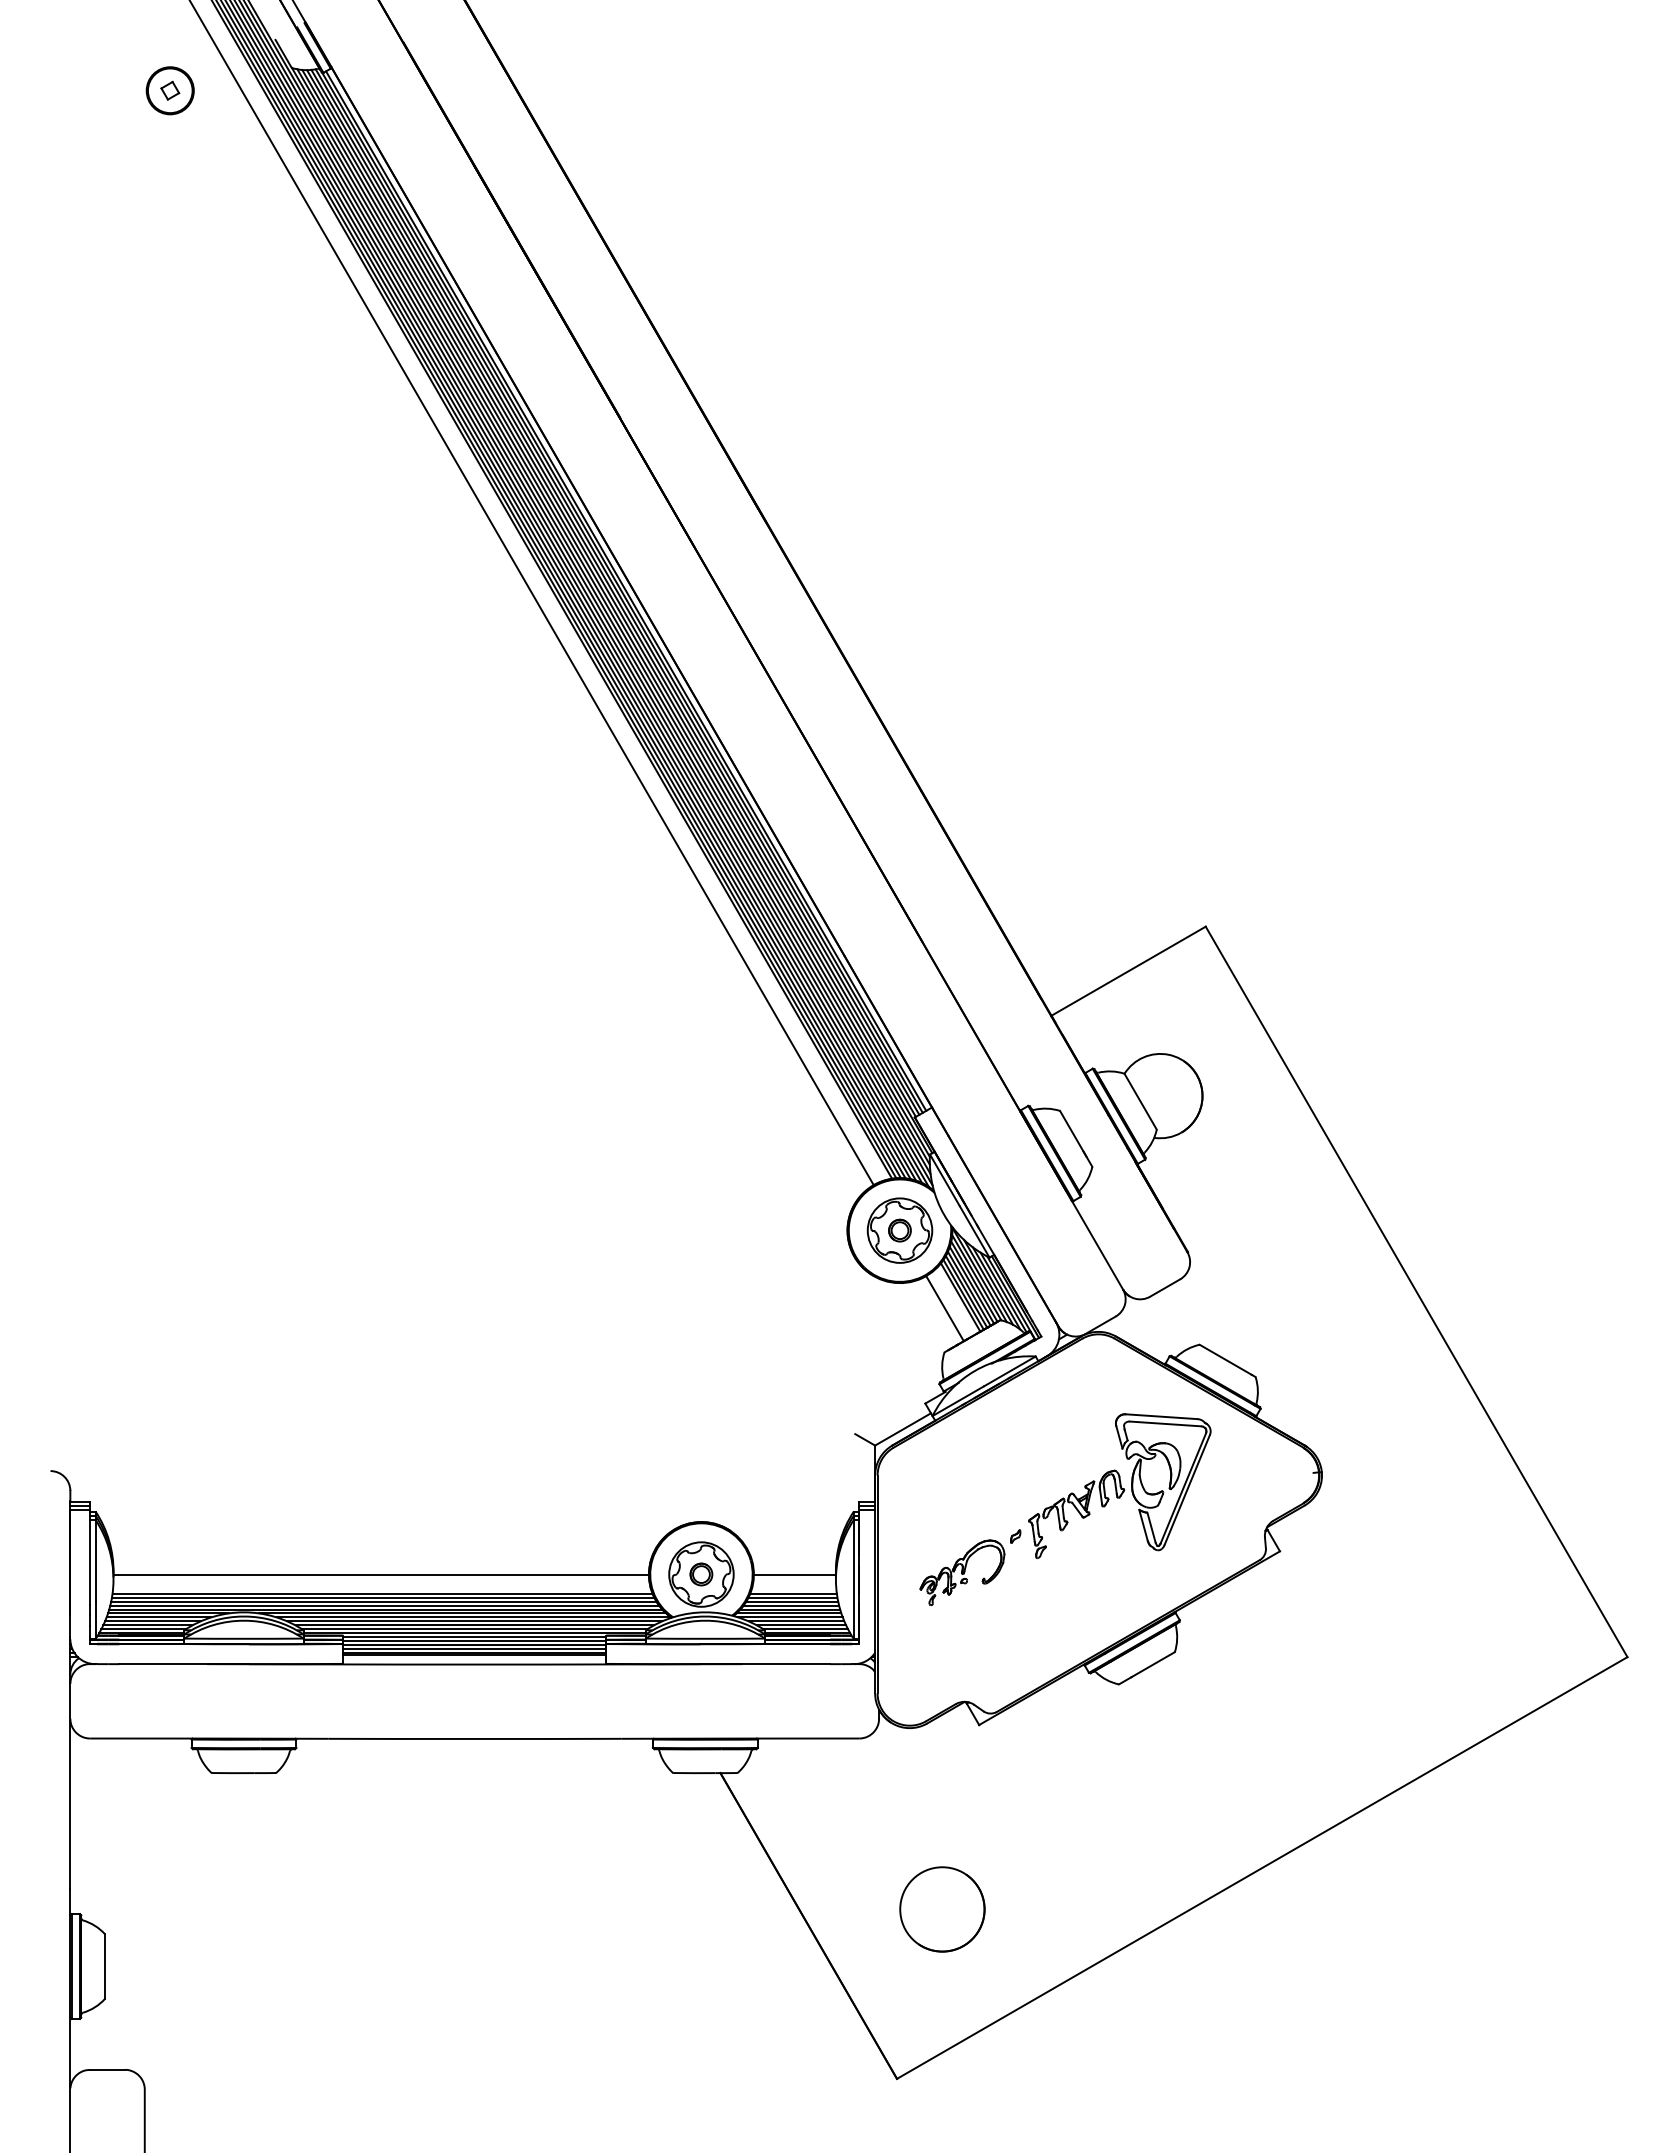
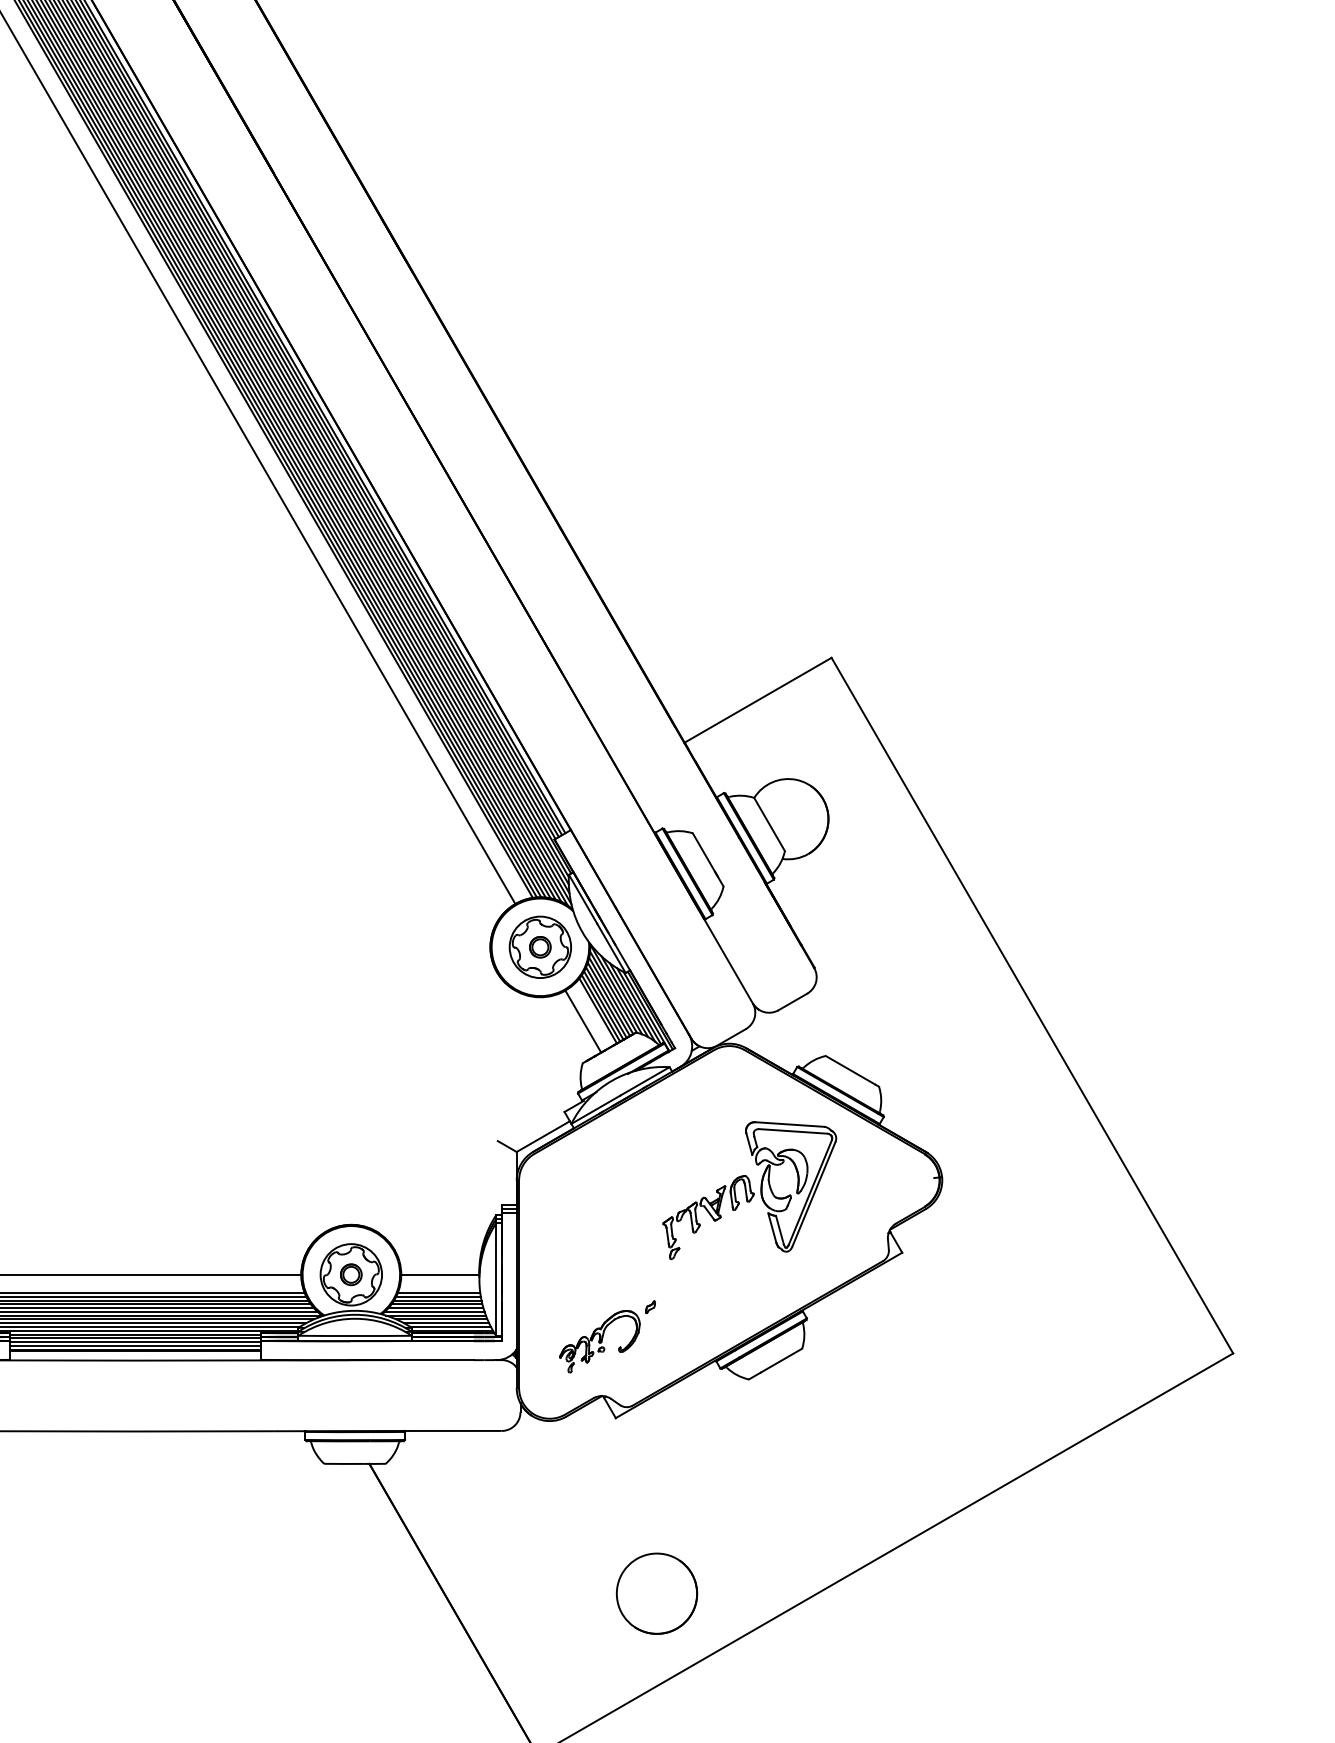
part: (970, 1567) -> (607, 1336), moved
circle: (942, 1909) -> (657, 1593), moved

